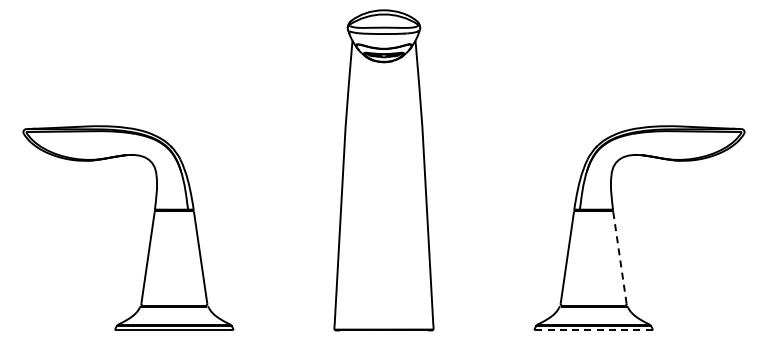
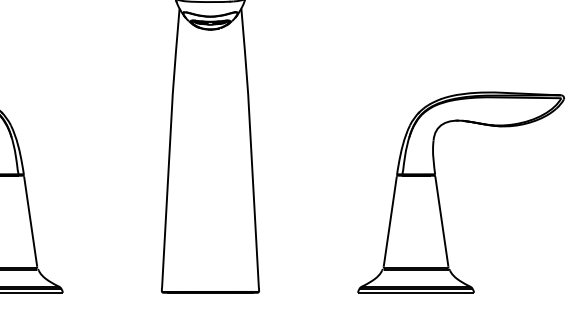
line: (619, 257) -> (441, 221), dashed -> solid
line: (593, 330) -> (415, 292), dashed -> solid

